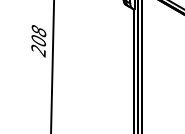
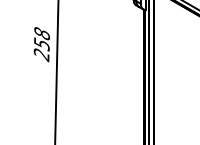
text: (38, 41) -> (41, 44), 208 -> 258

